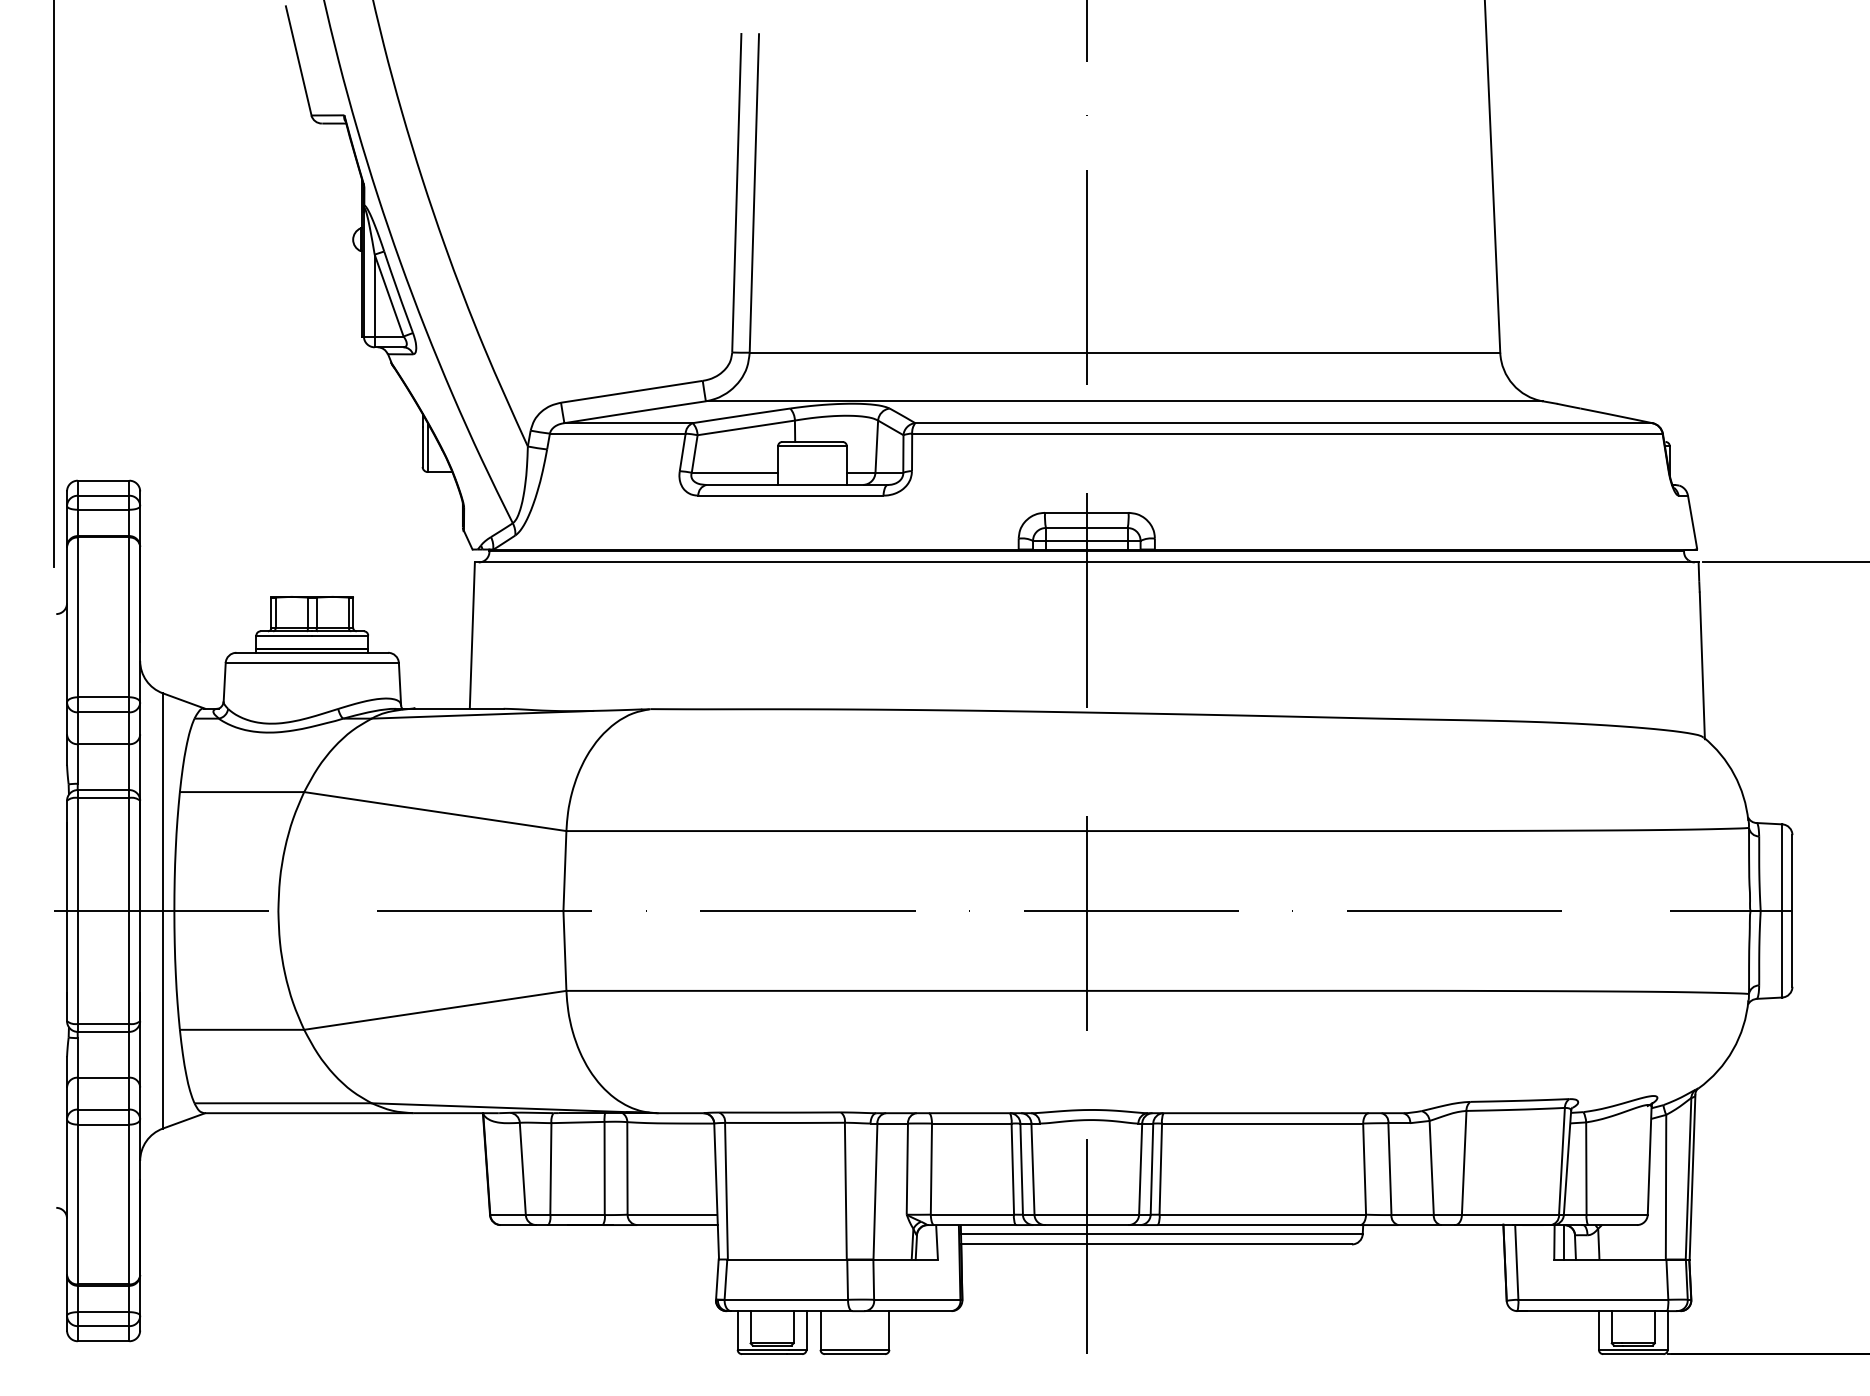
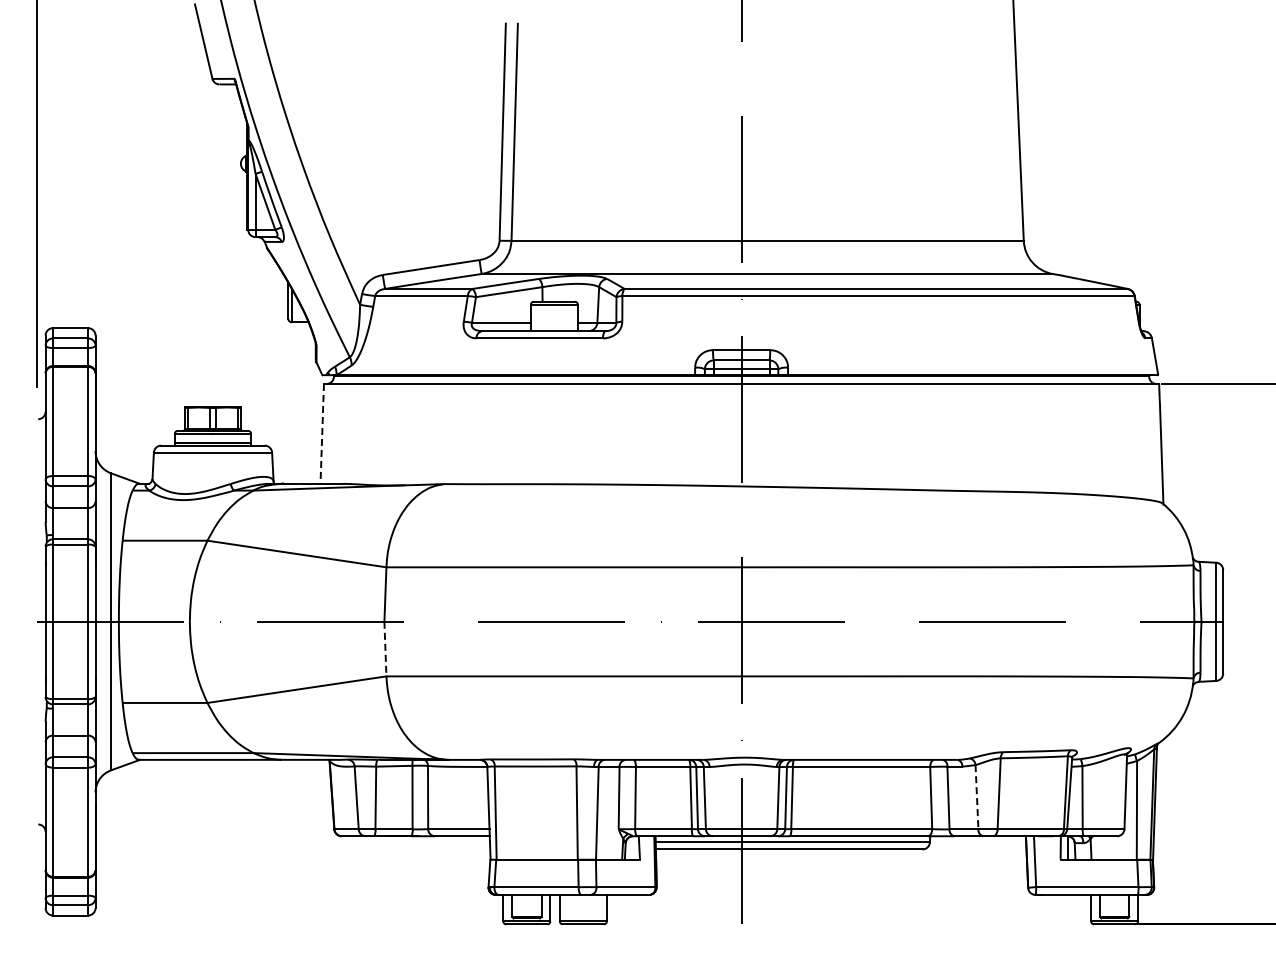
line: (472, 634) -> (322, 433), solid -> dashed
line: (565, 951) -> (385, 649), solid -> dashed
line: (1432, 1168) -> (977, 797), solid -> dashed

